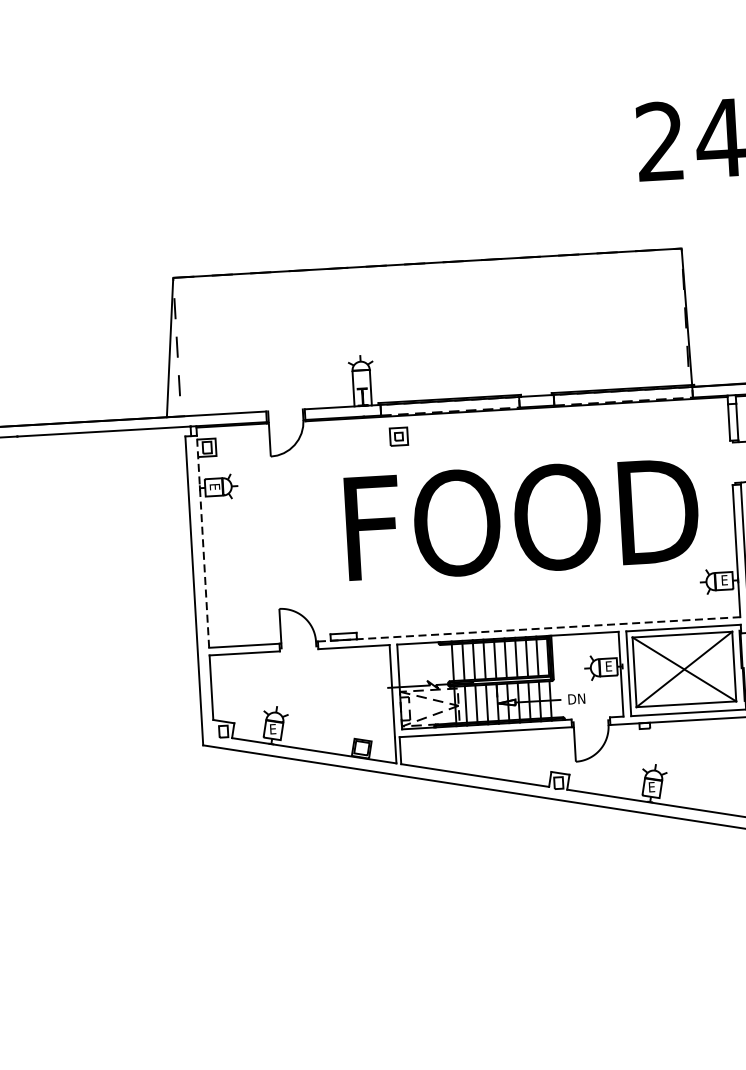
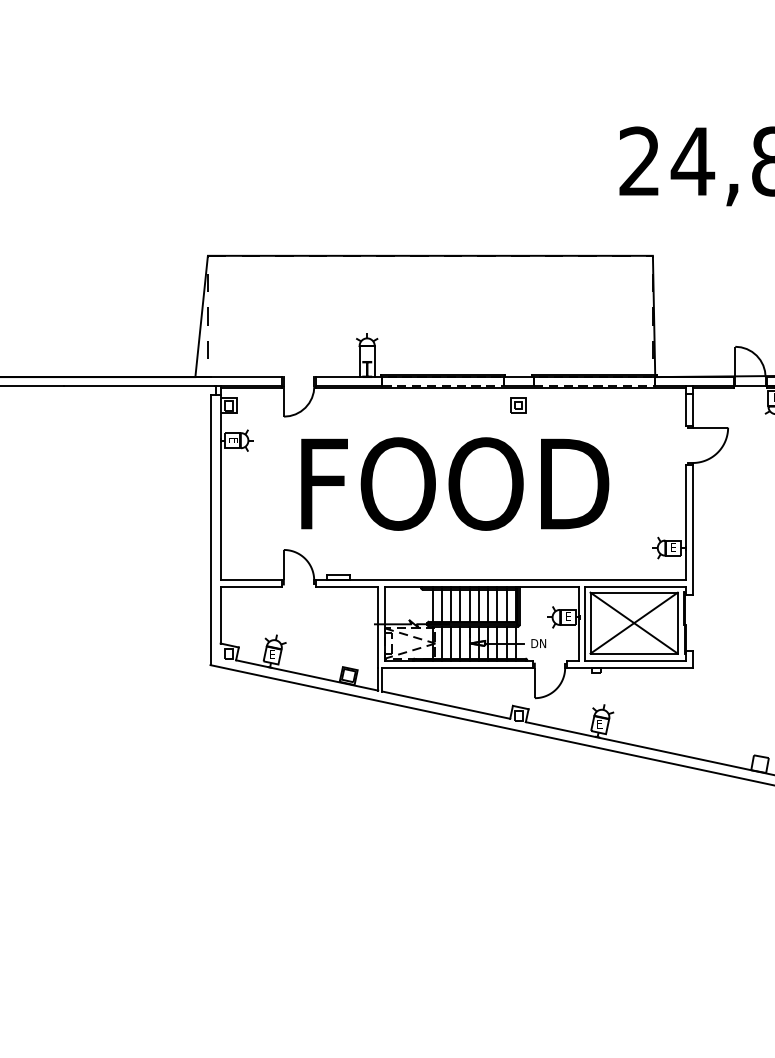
part: (398, 436) -> (518, 405), moved
text: (522, 518) -> (455, 483), moved
line: (202, 541) -> (220, 487), dashed -> solid
line: (528, 629) -> (500, 580), dashed -> solid

